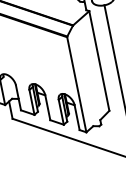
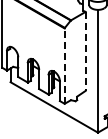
line: (99, 61) -> (85, 51), solid -> dashed
line: (76, 85) -> (64, 66), solid -> dashed

